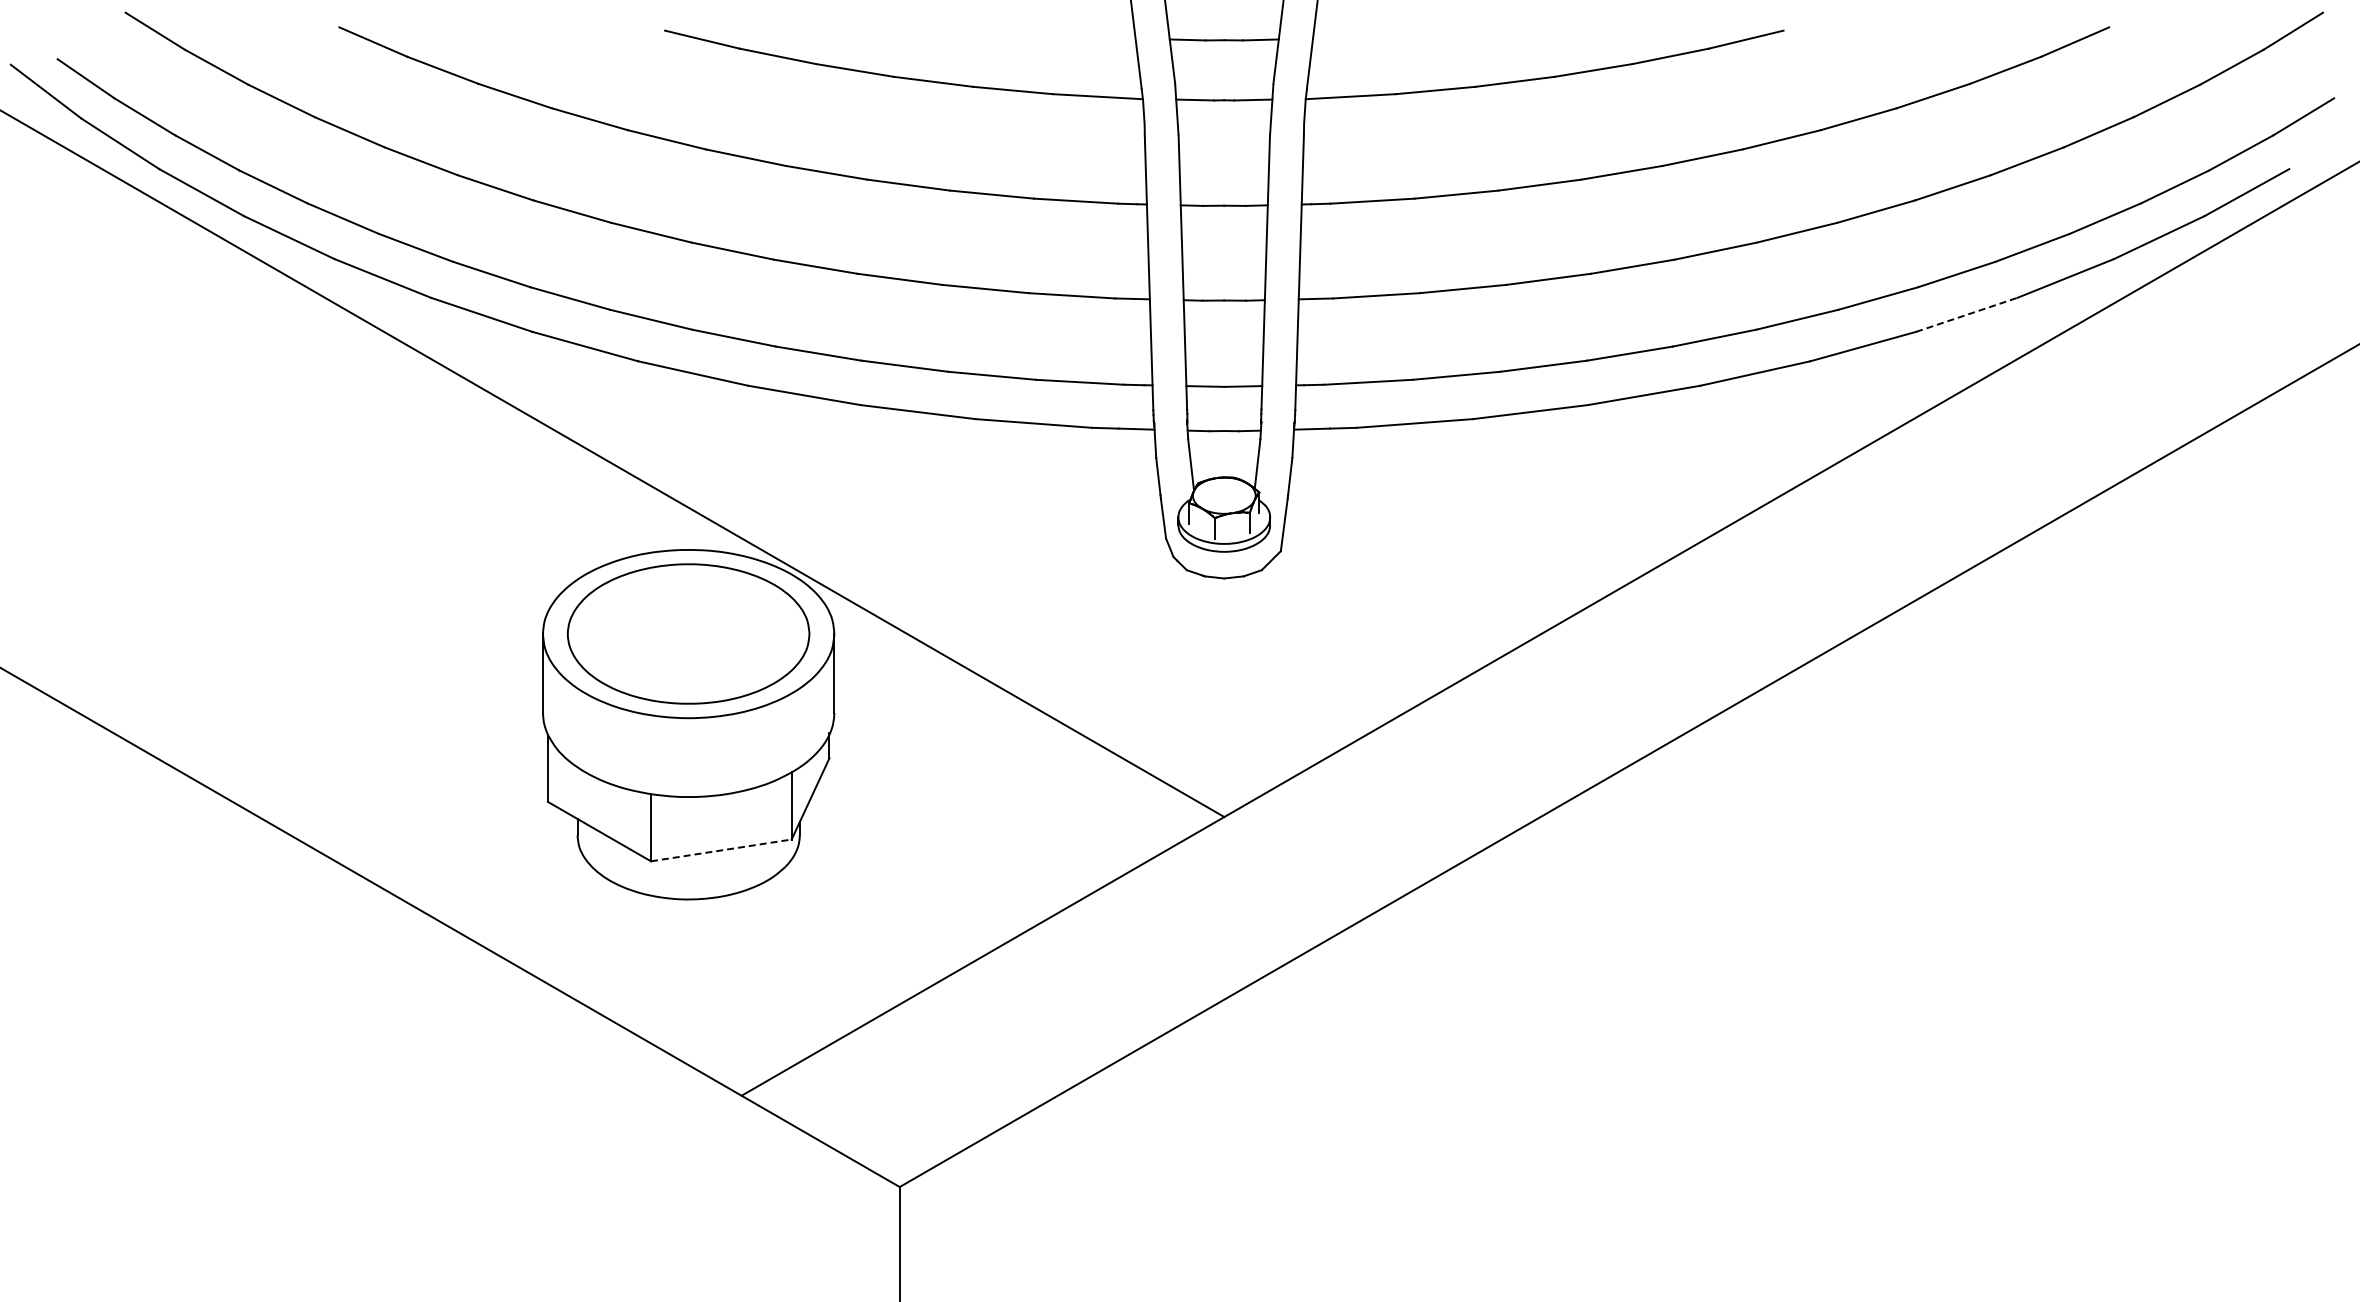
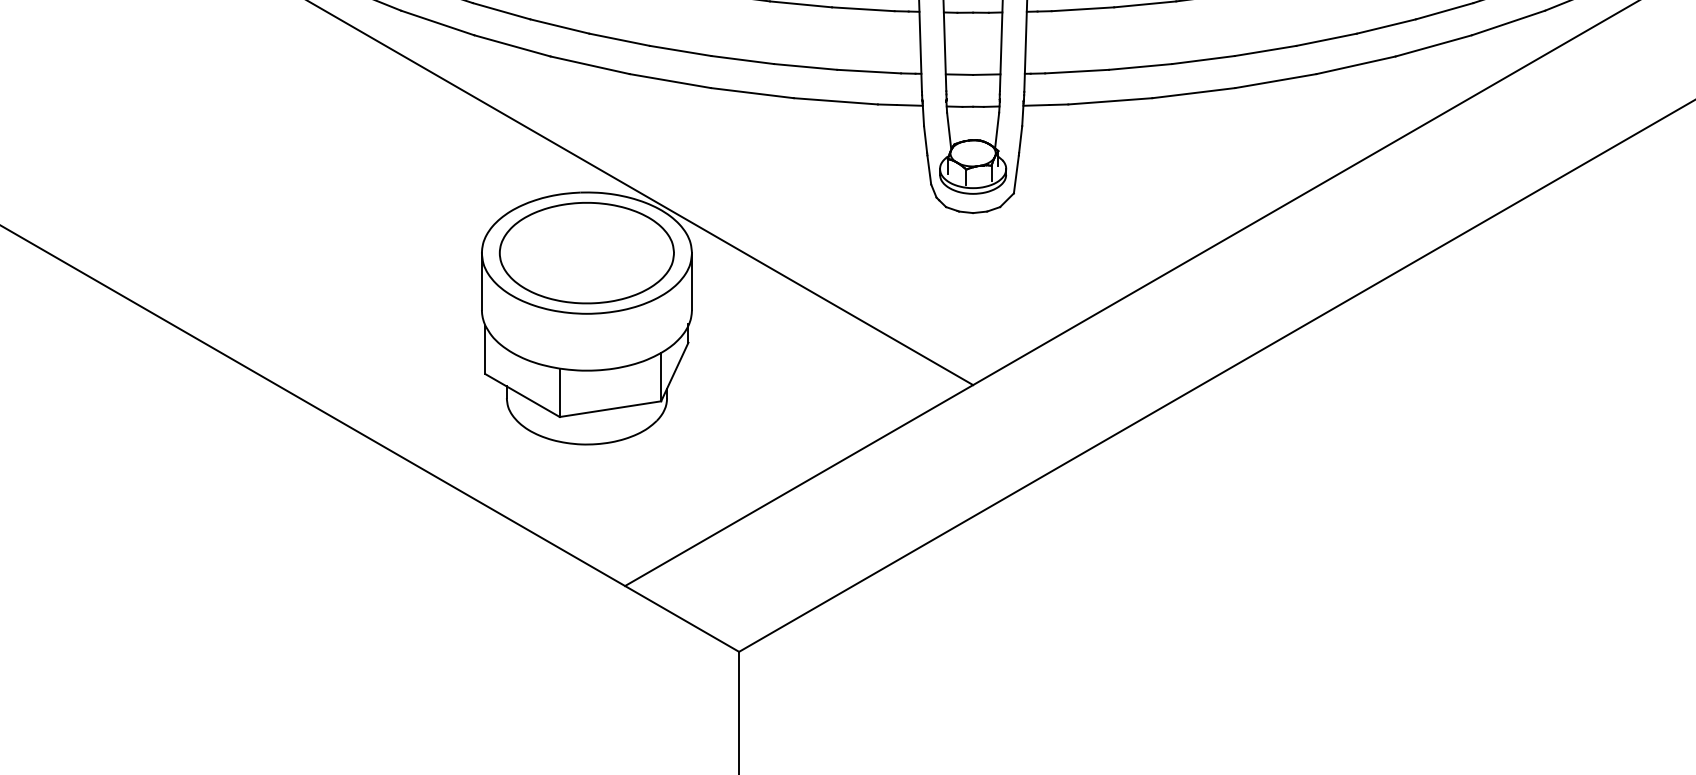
line: (1966, 314) -> (1508, 22), dashed -> solid
line: (721, 850) -> (610, 409), dashed -> solid

